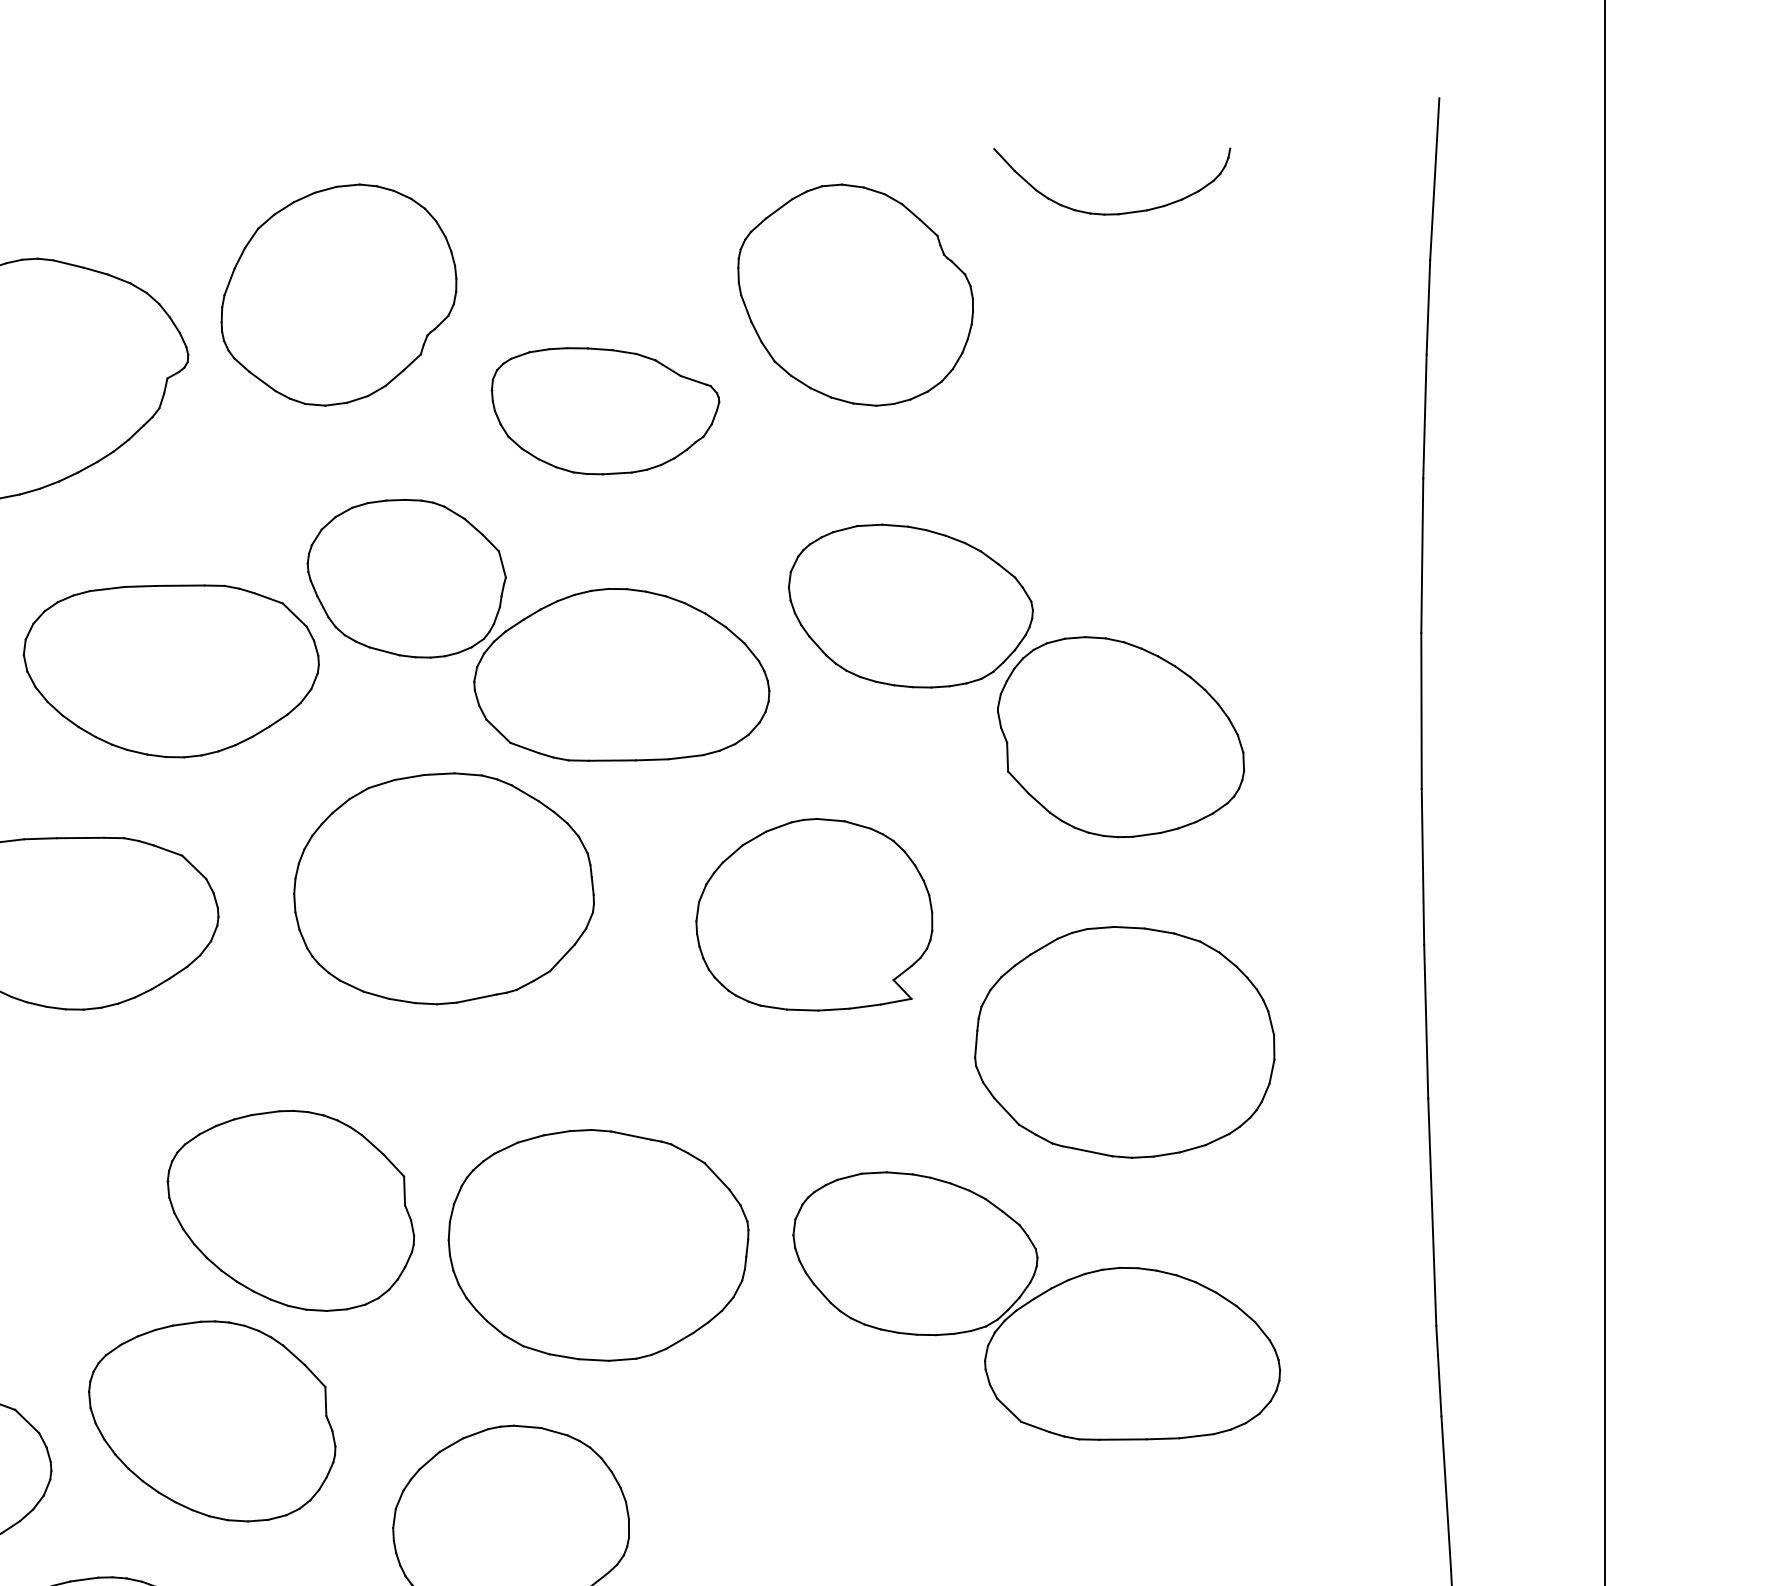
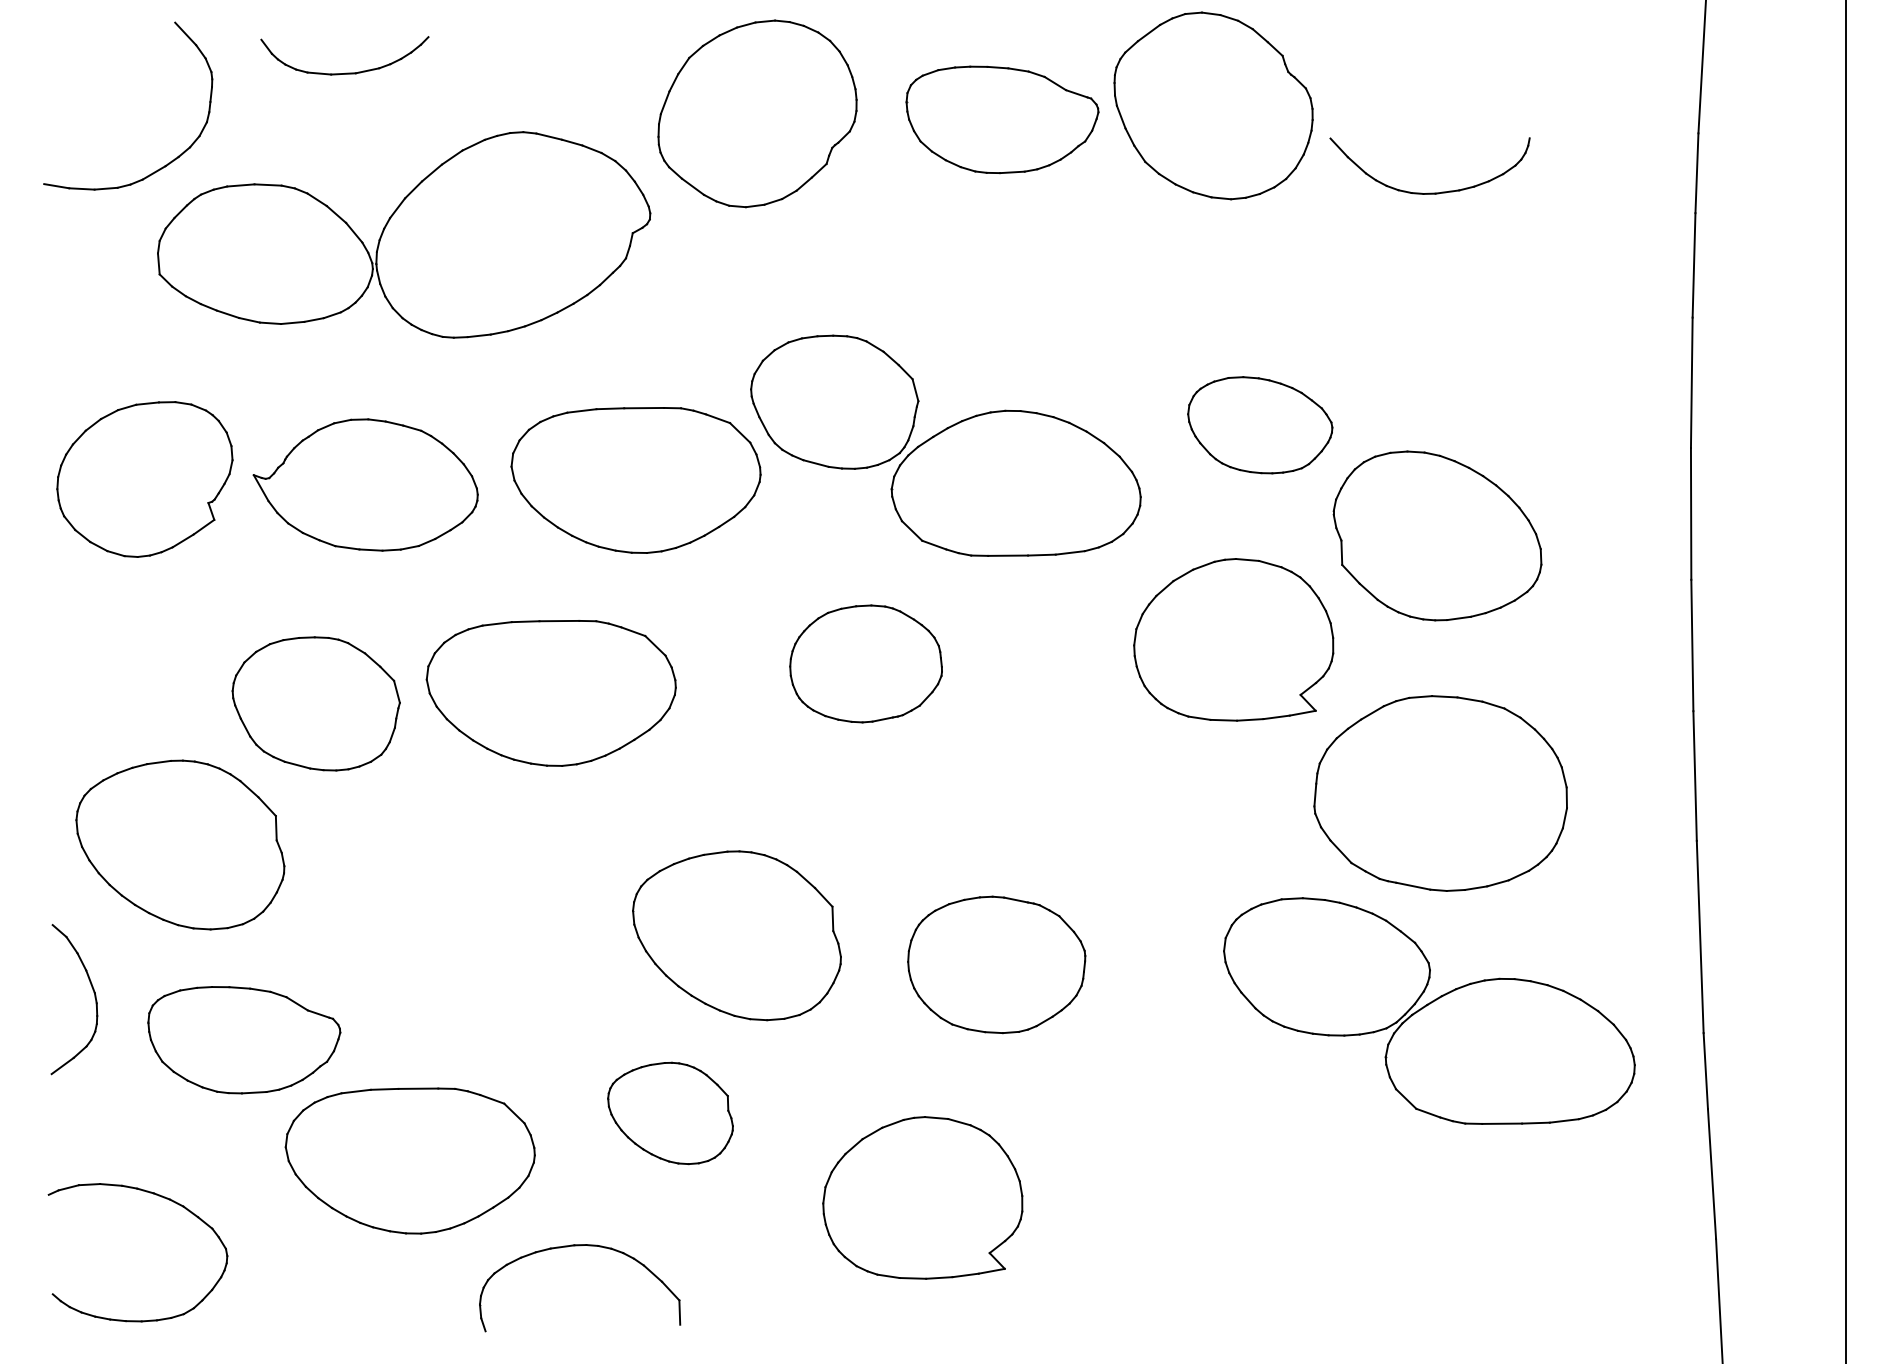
part: (1111, 212) -> (1429, 192), moved
part: (338, 294) -> (757, 113), moved
part: (855, 294) -> (1213, 105), moved
part: (605, 410) -> (1002, 119), moved
part: (911, 605) -> (1260, 424), size x0.7
part: (443, 888) -> (865, 663), size x0.6
part: (814, 914) -> (1233, 639), moved
part: (598, 1244) -> (996, 964), size x0.7
part: (1036, 1305) -> (1429, 1010), moved
part: (212, 1421) -> (670, 1113), size x0.6

